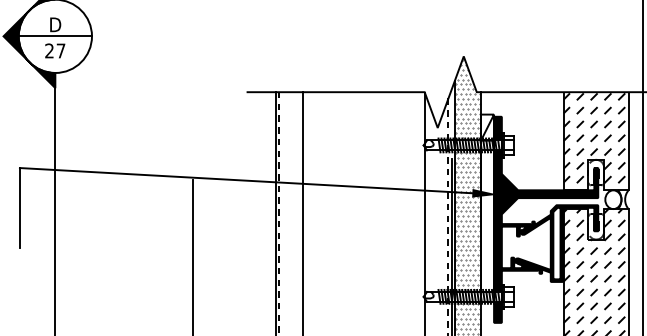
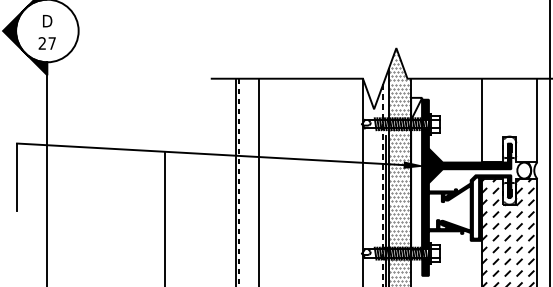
line: (55, 36) -> (47, 31), removed
hatch: (593, 137) -> (507, 117), removed

